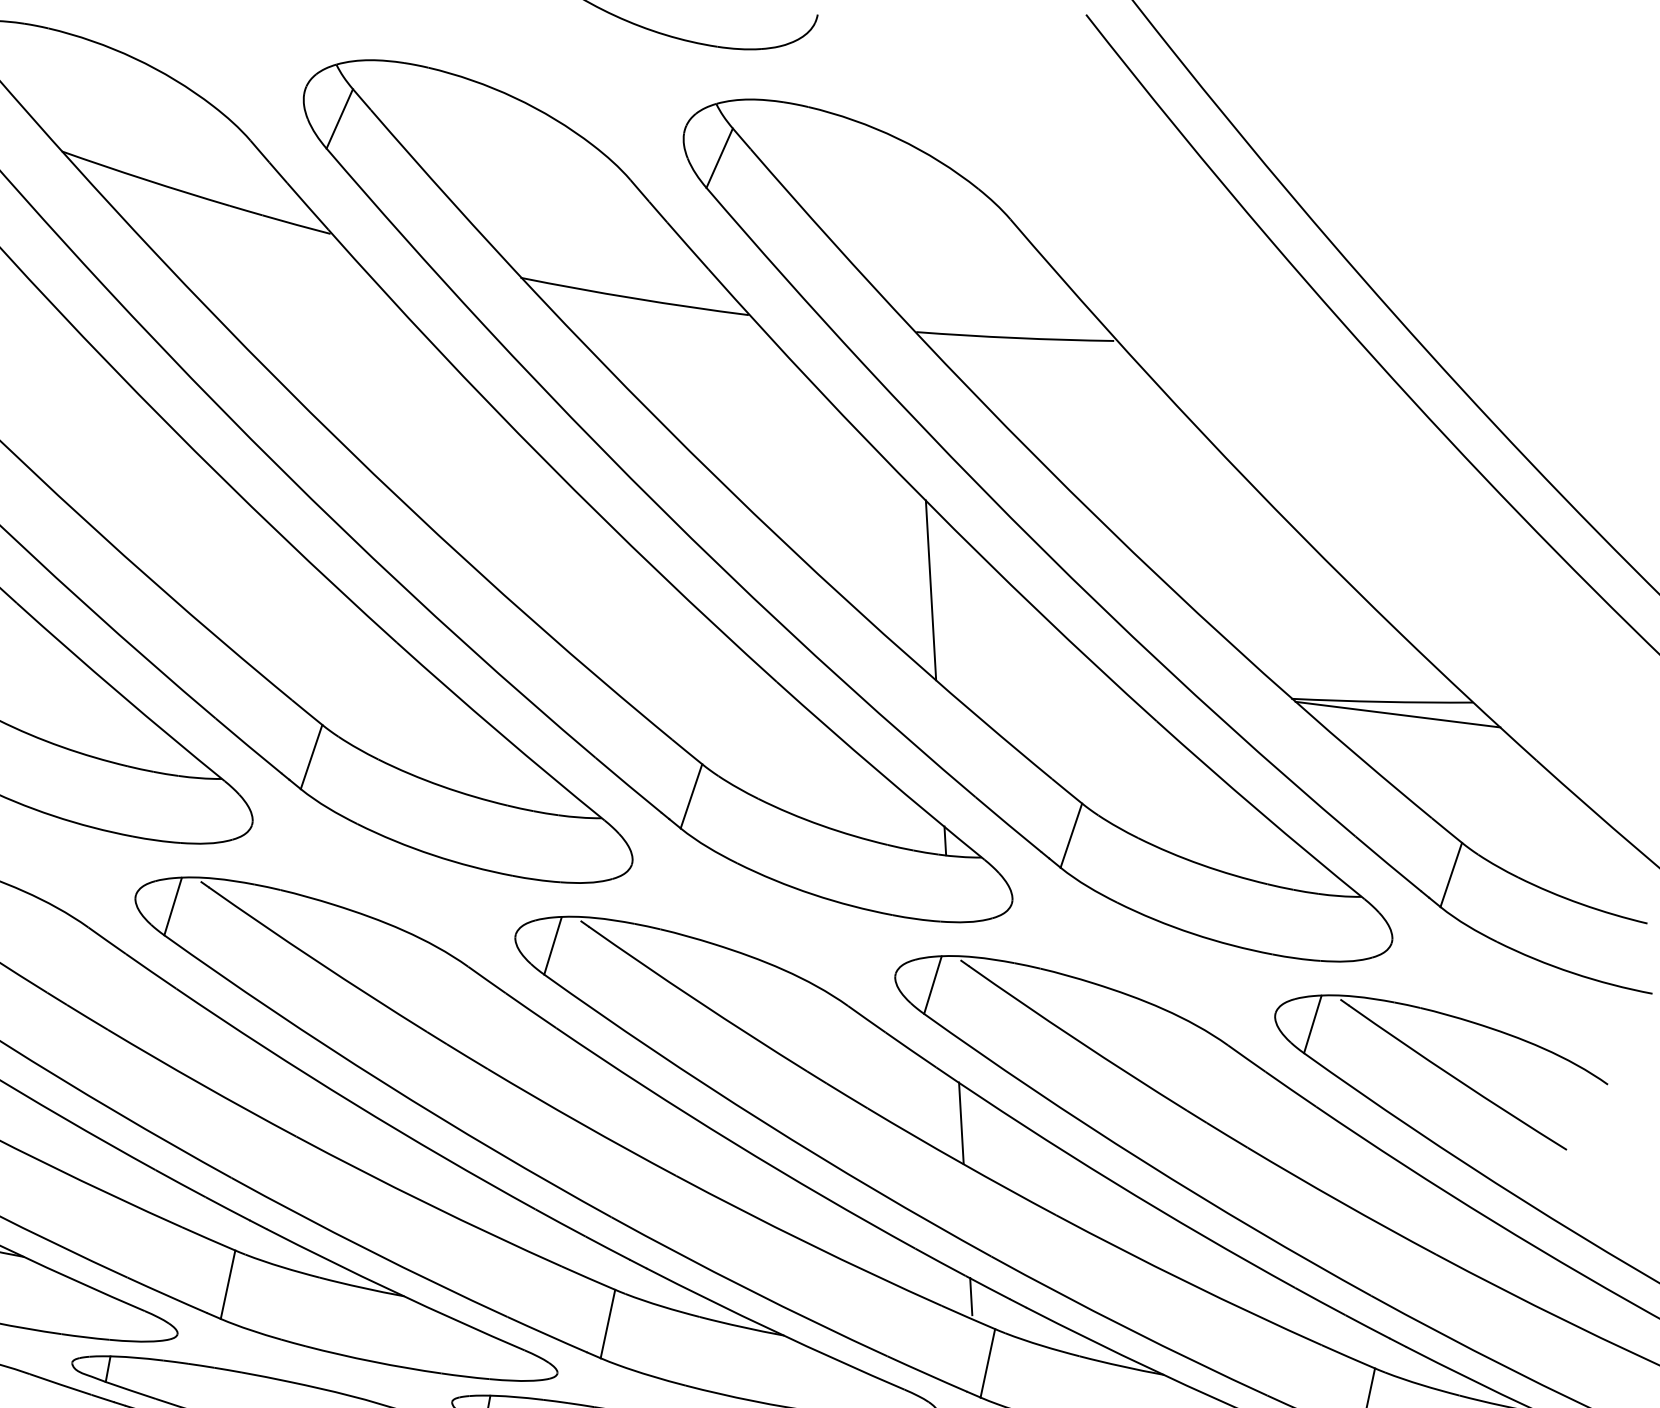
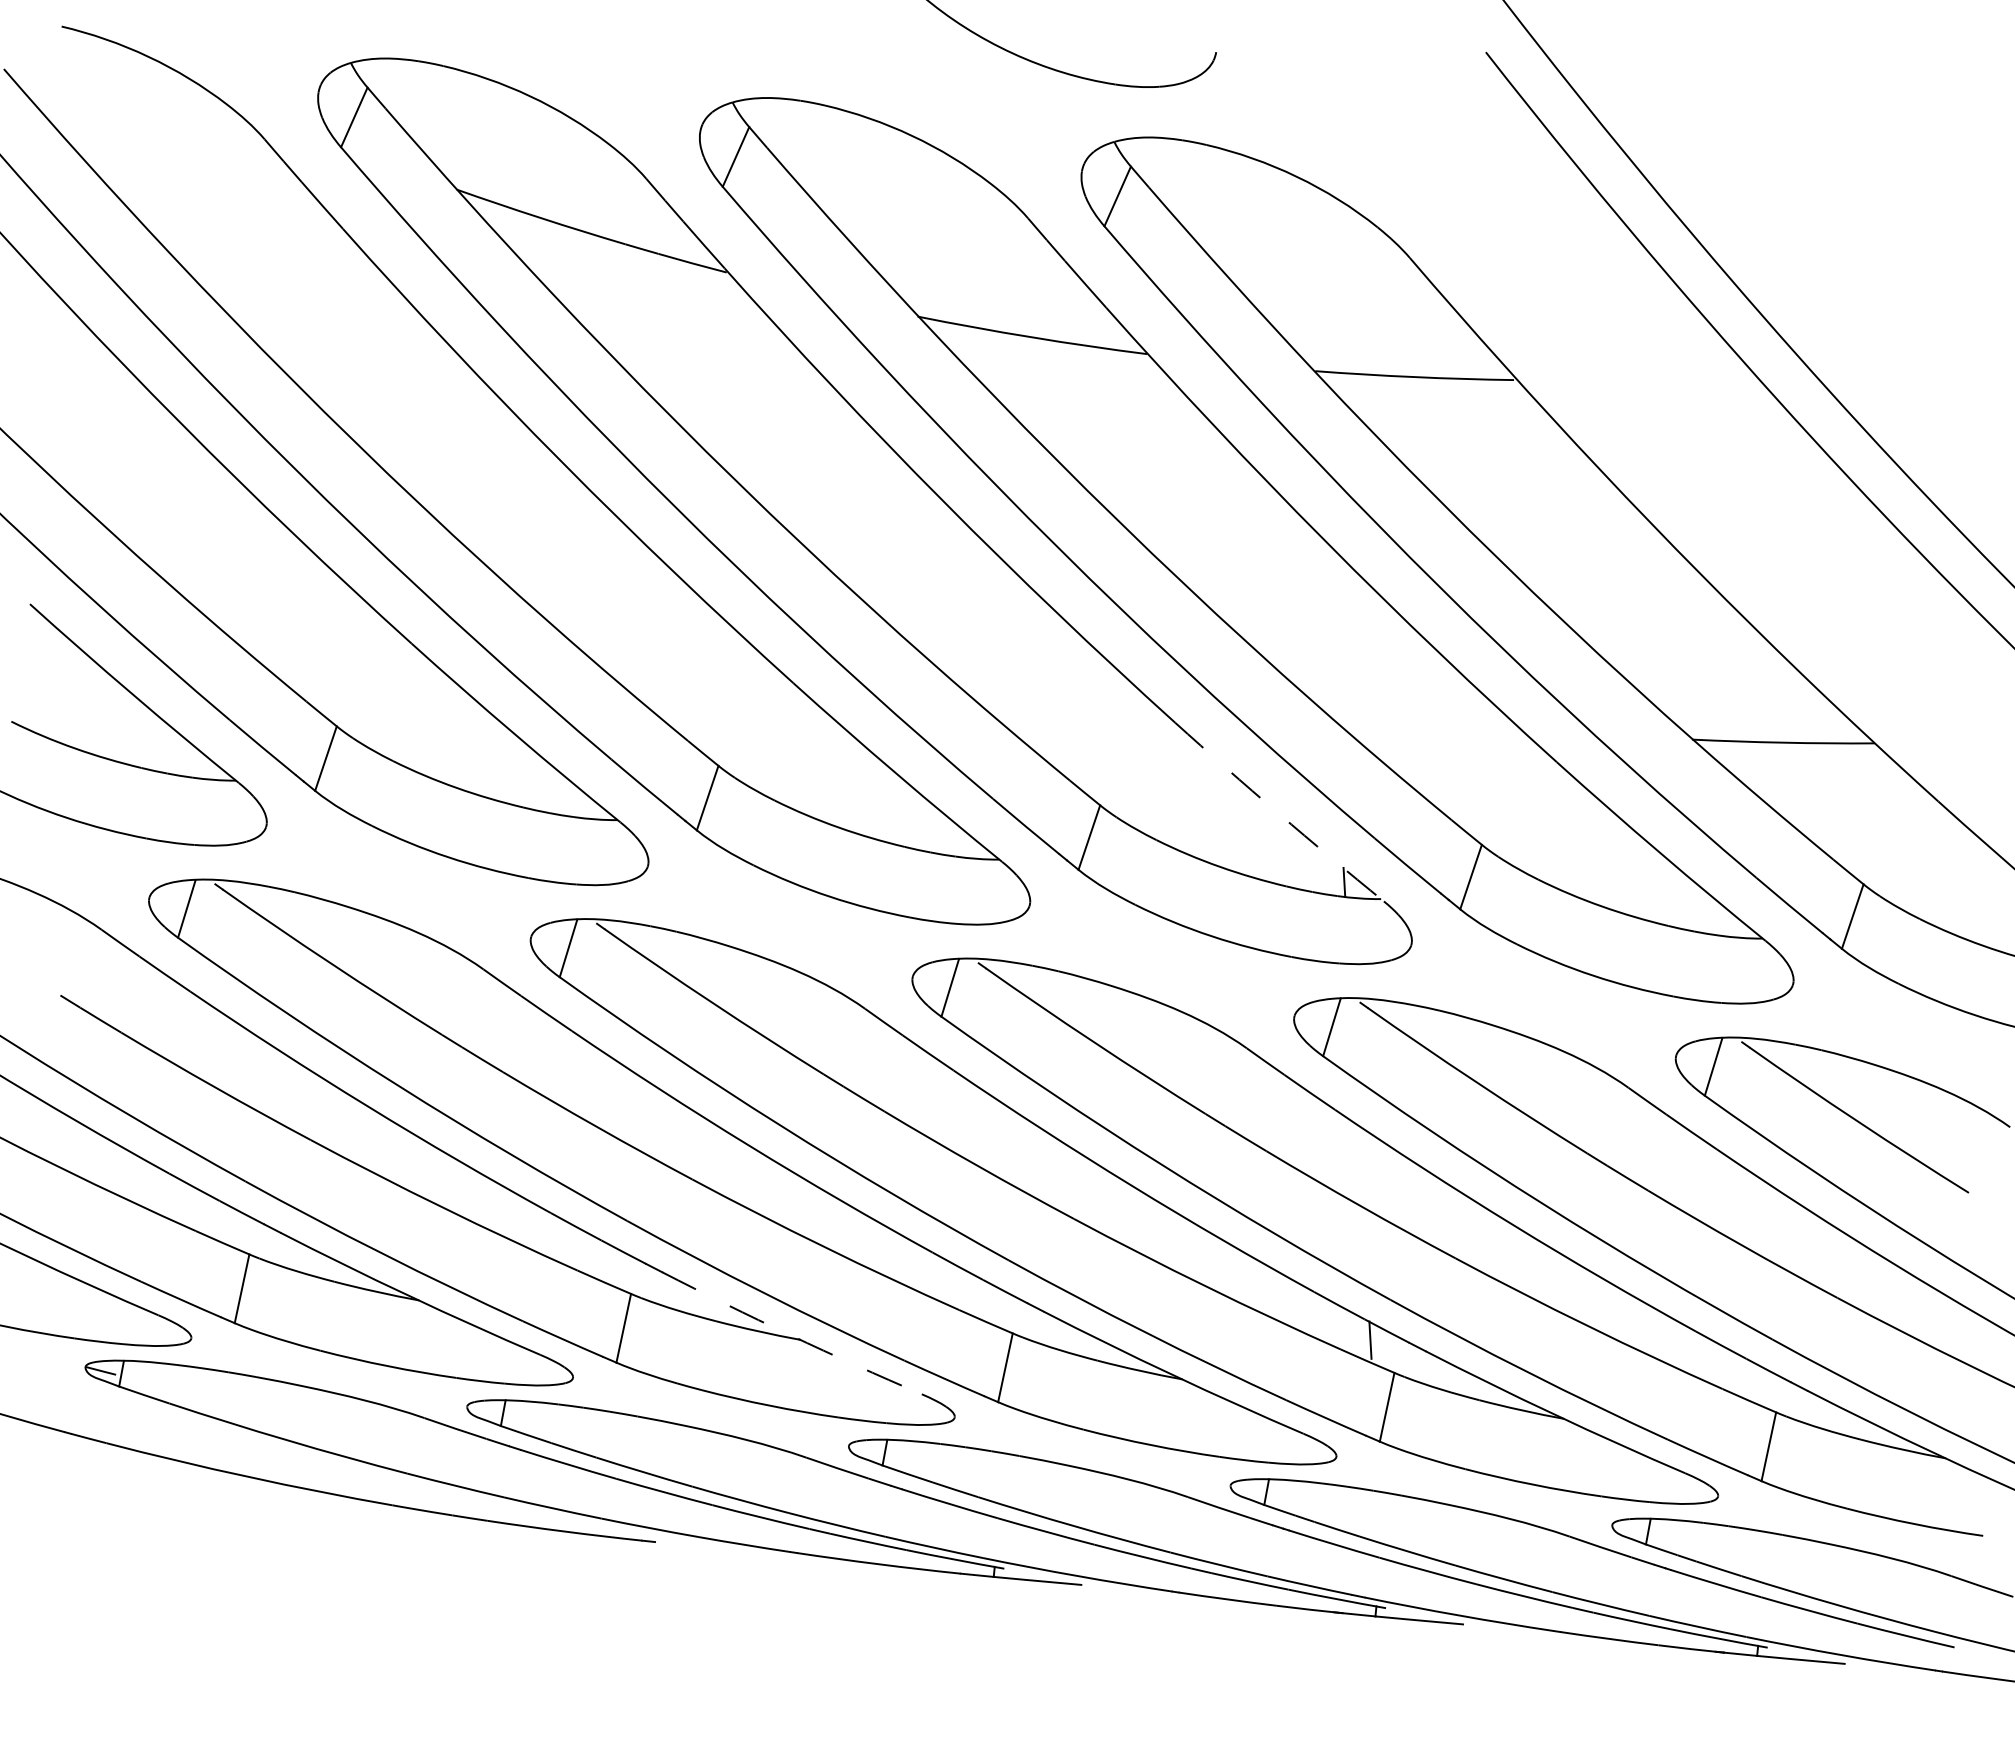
line: (930, 590) -> (1329, 630), removed
line: (1398, 714) -> (1799, 755), removed
arc: (879, 772) -> (1278, 813), solid -> dashed
line: (961, 1123) -> (1360, 1166), removed
arc: (394, 1291) -> (790, 1335), solid -> dashed

